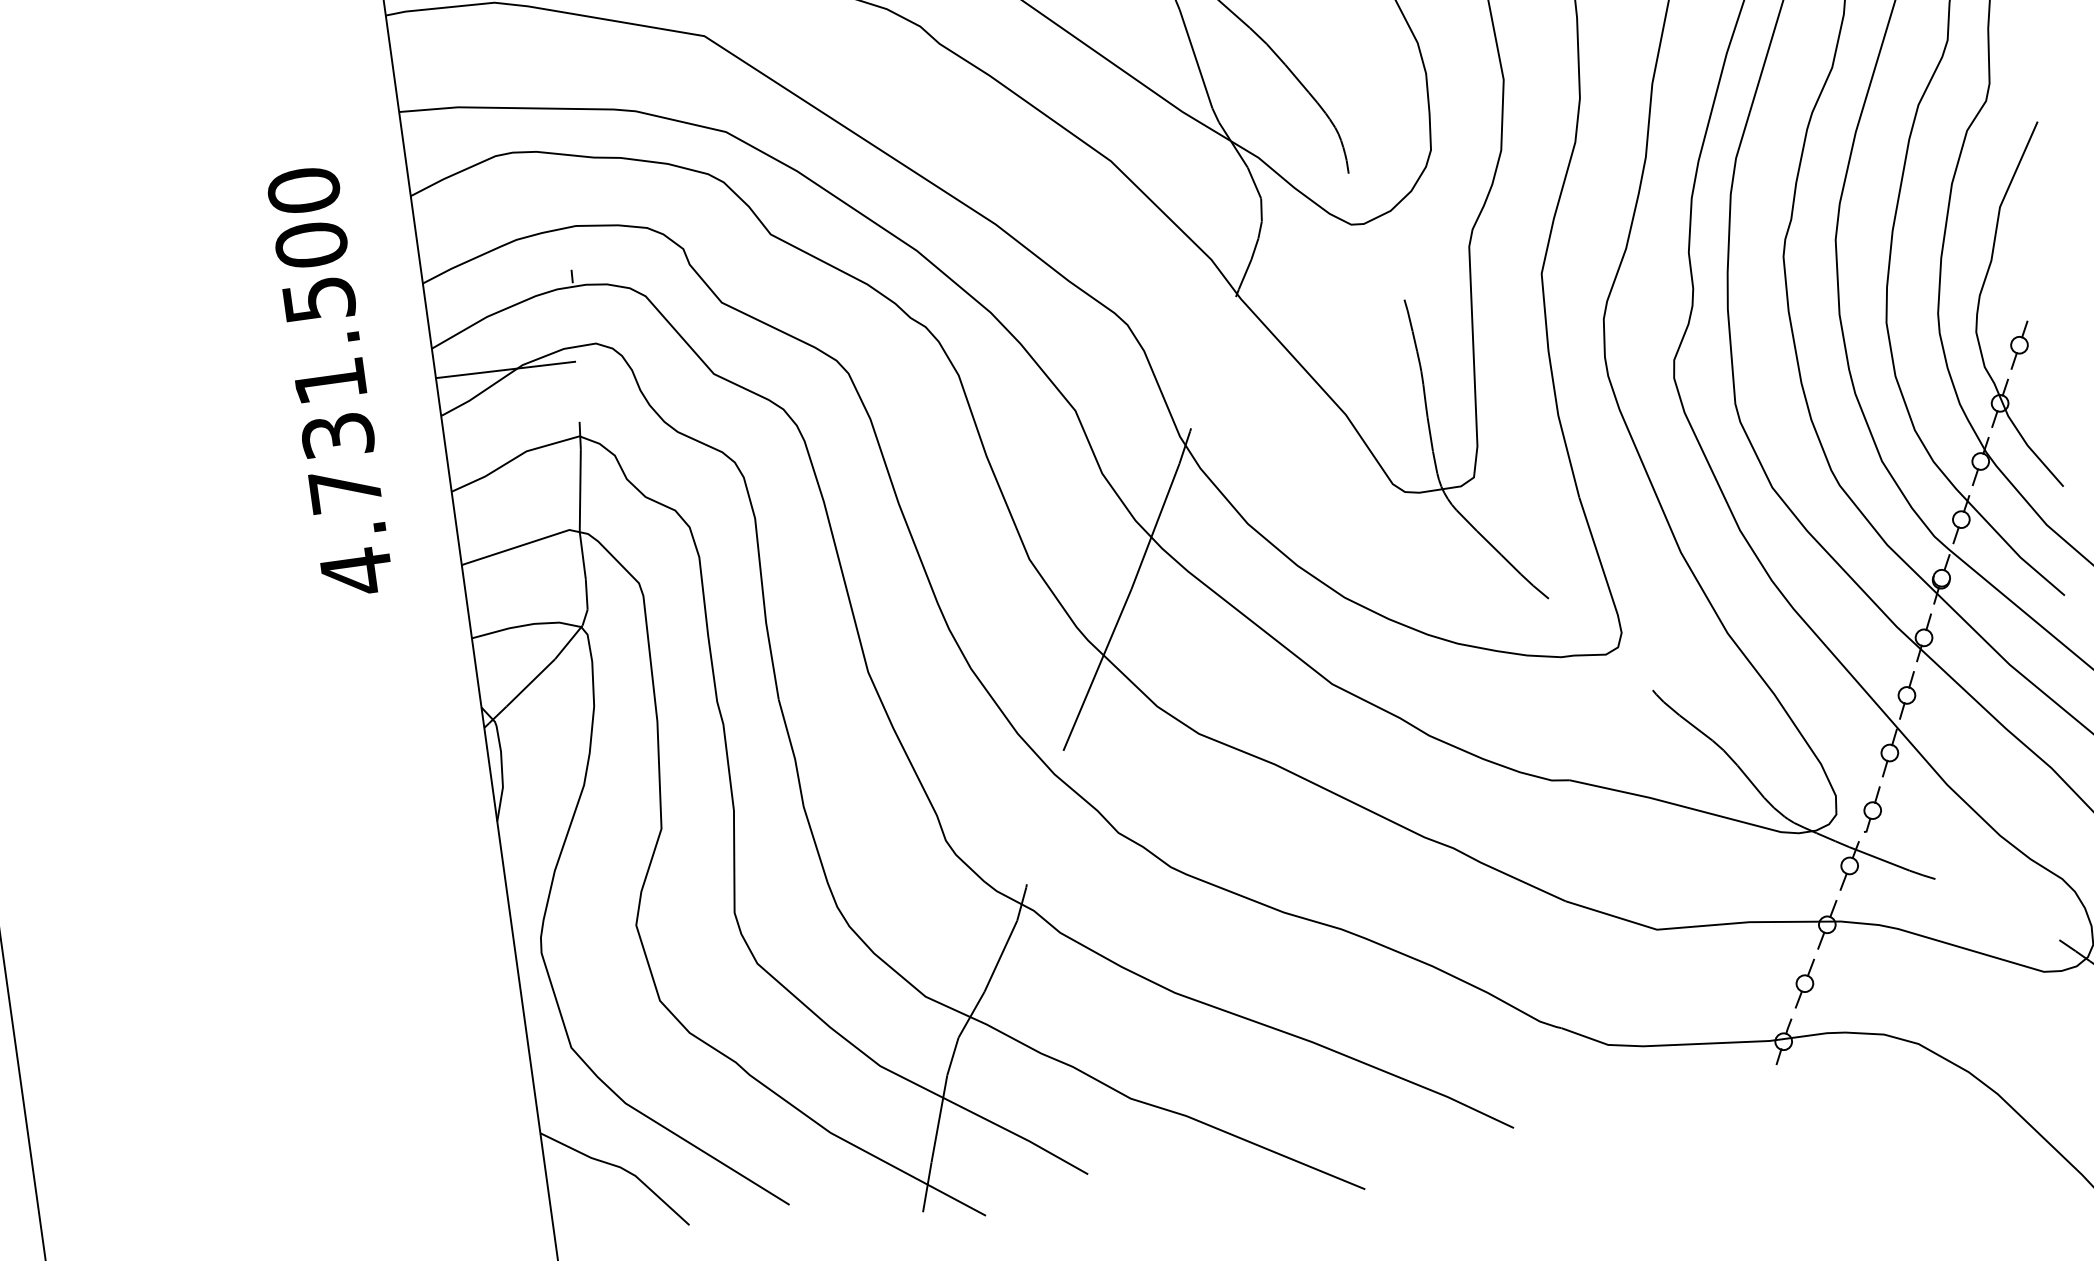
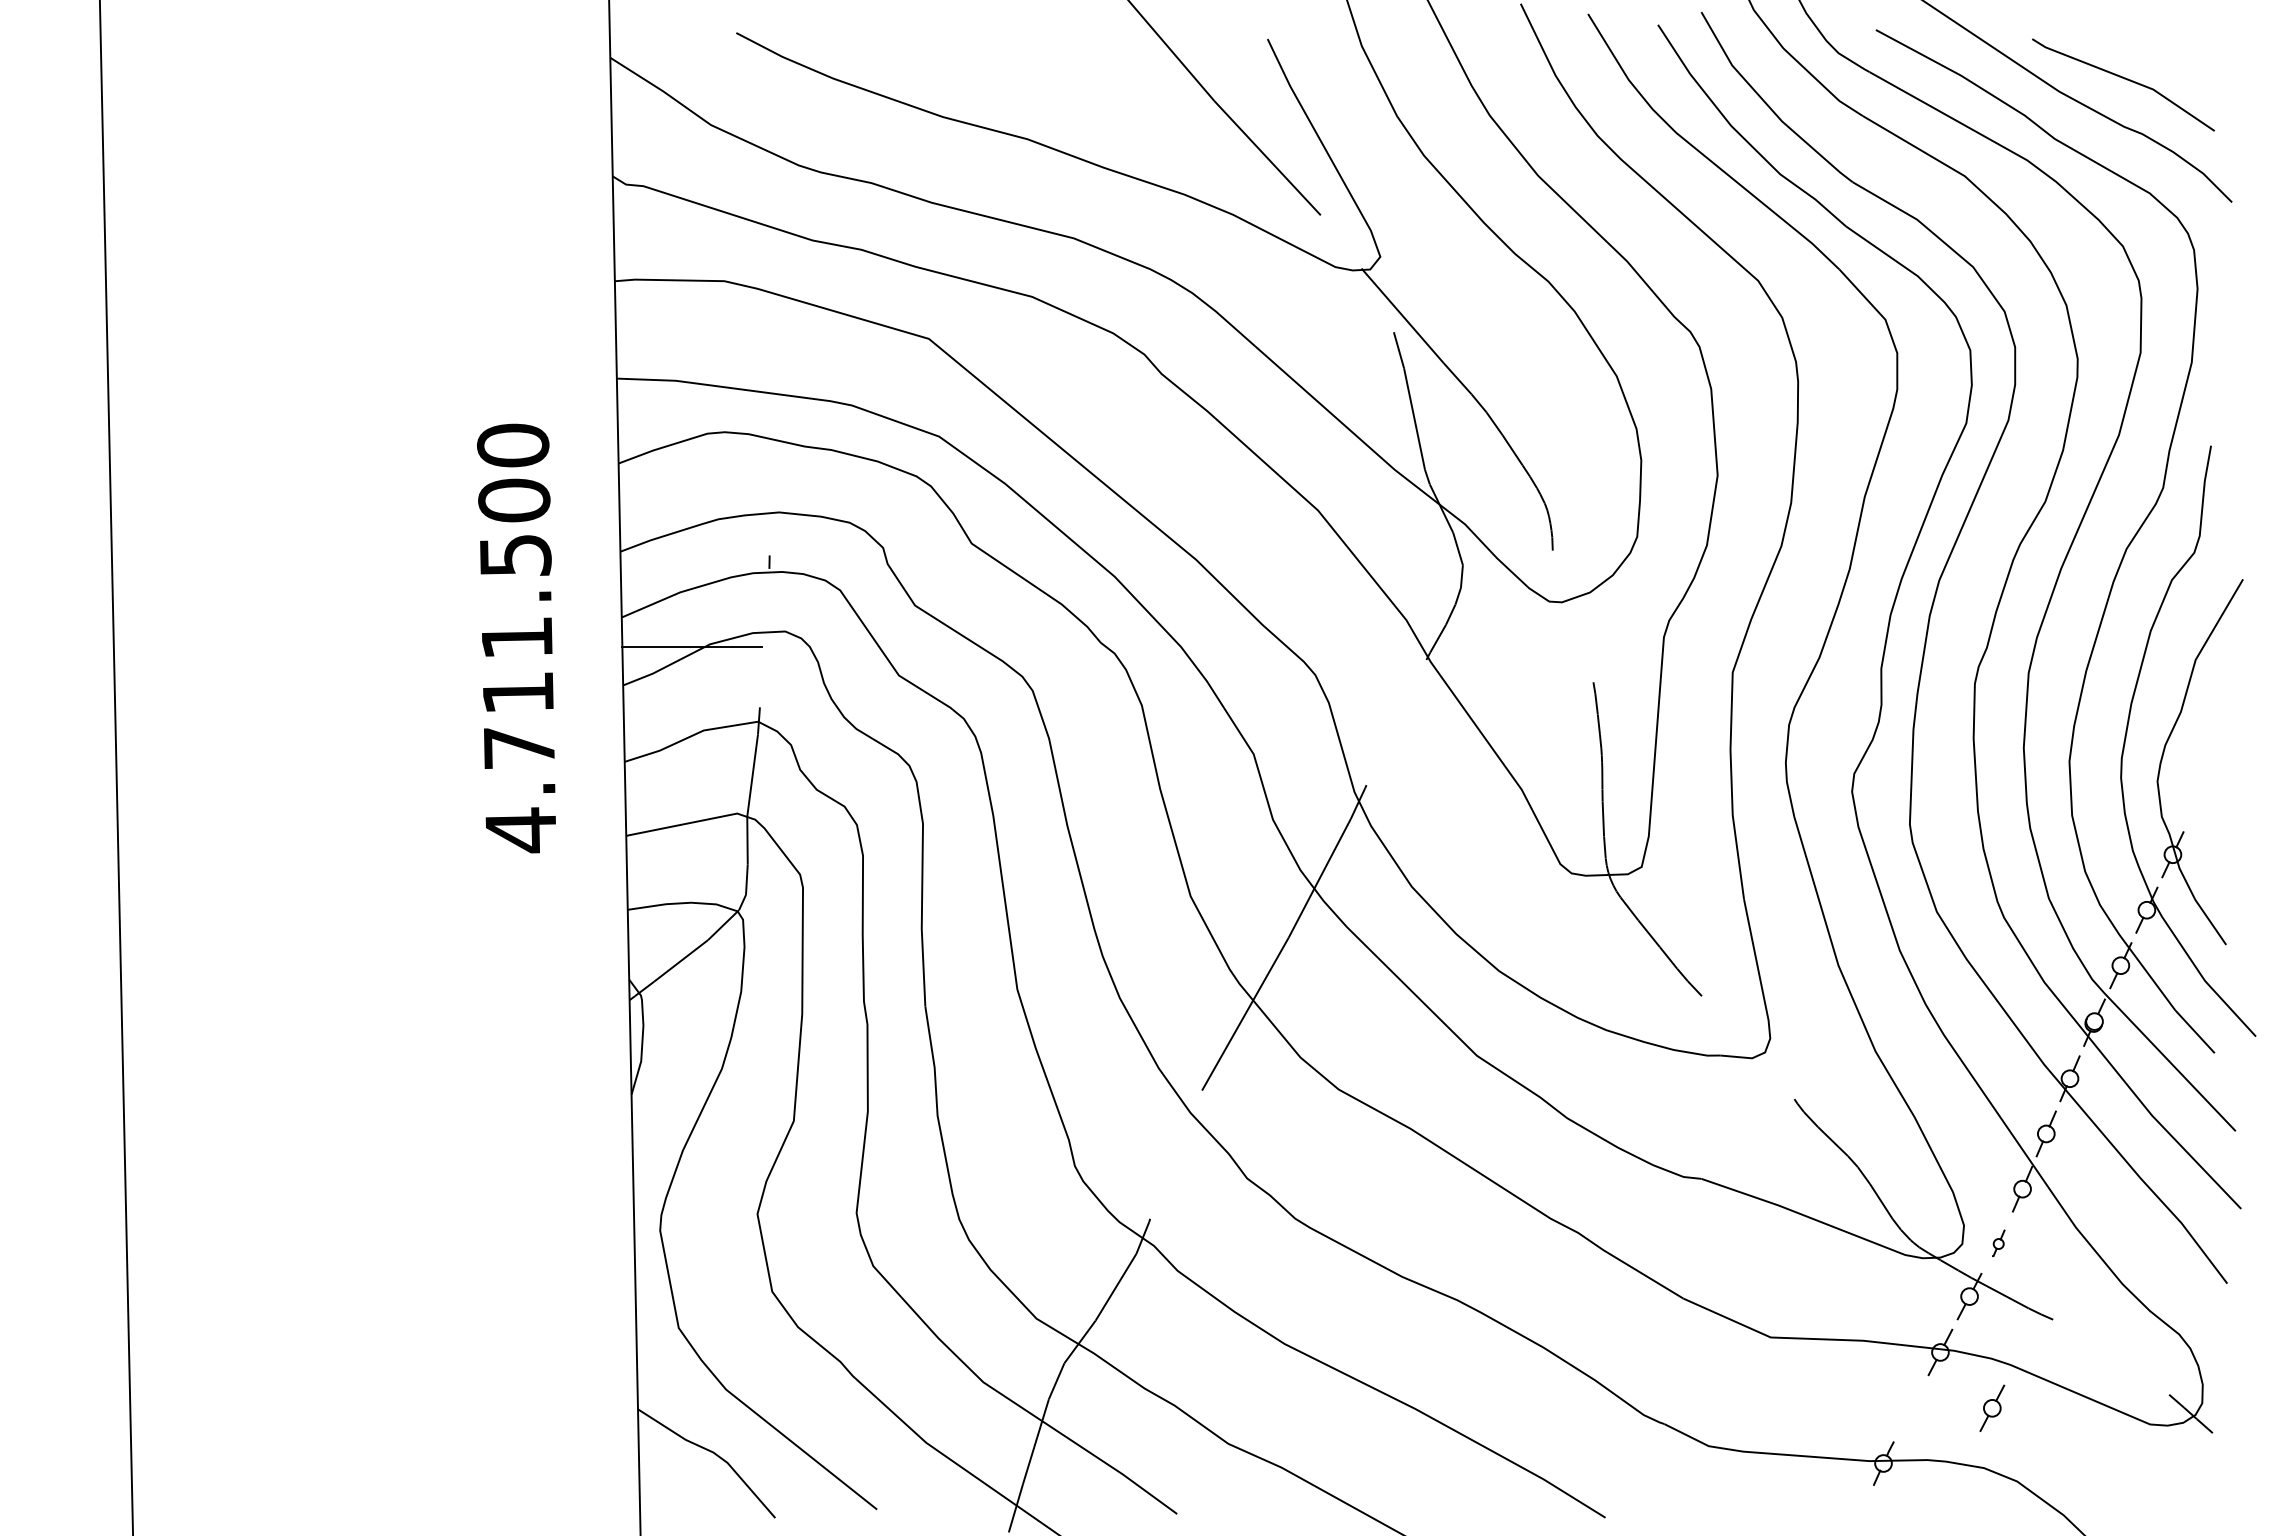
part: (2018, 344) -> (2198, 798), removed
text: (338, 435) -> (518, 692), 4.731.500 -> 4.711.500
part: (1872, 809) -> (1998, 1243), size x0.6
part: (1804, 982) -> (1992, 1407), moved

